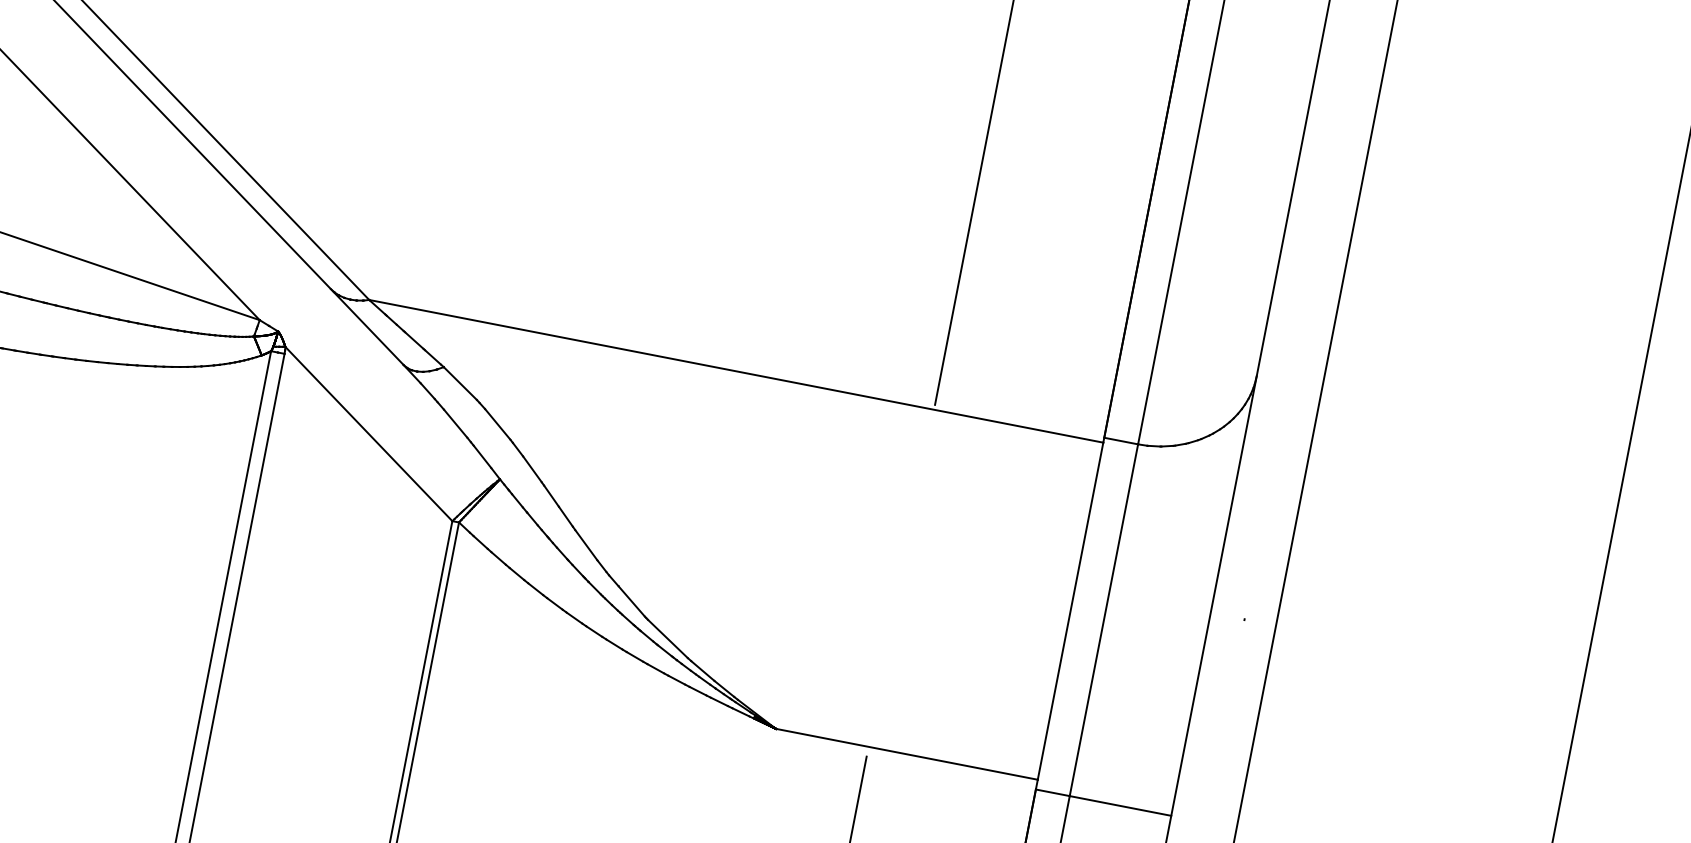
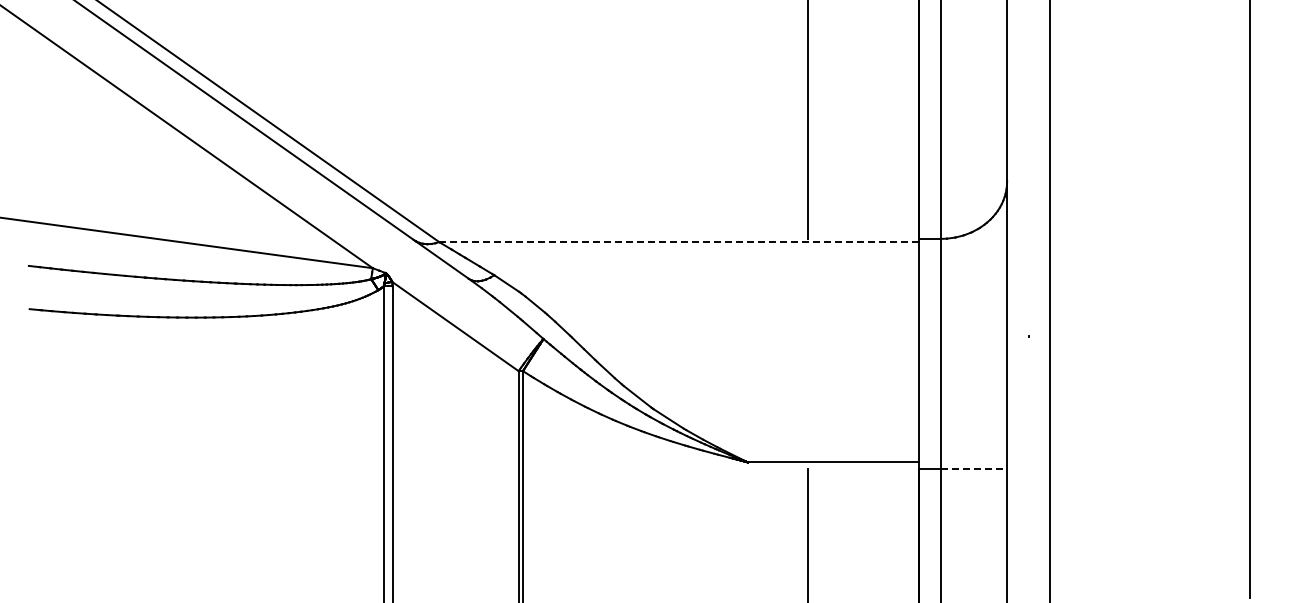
line: (736, 372) -> (679, 242), solid -> dashed
line: (1121, 805) -> (974, 468), solid -> dashed

